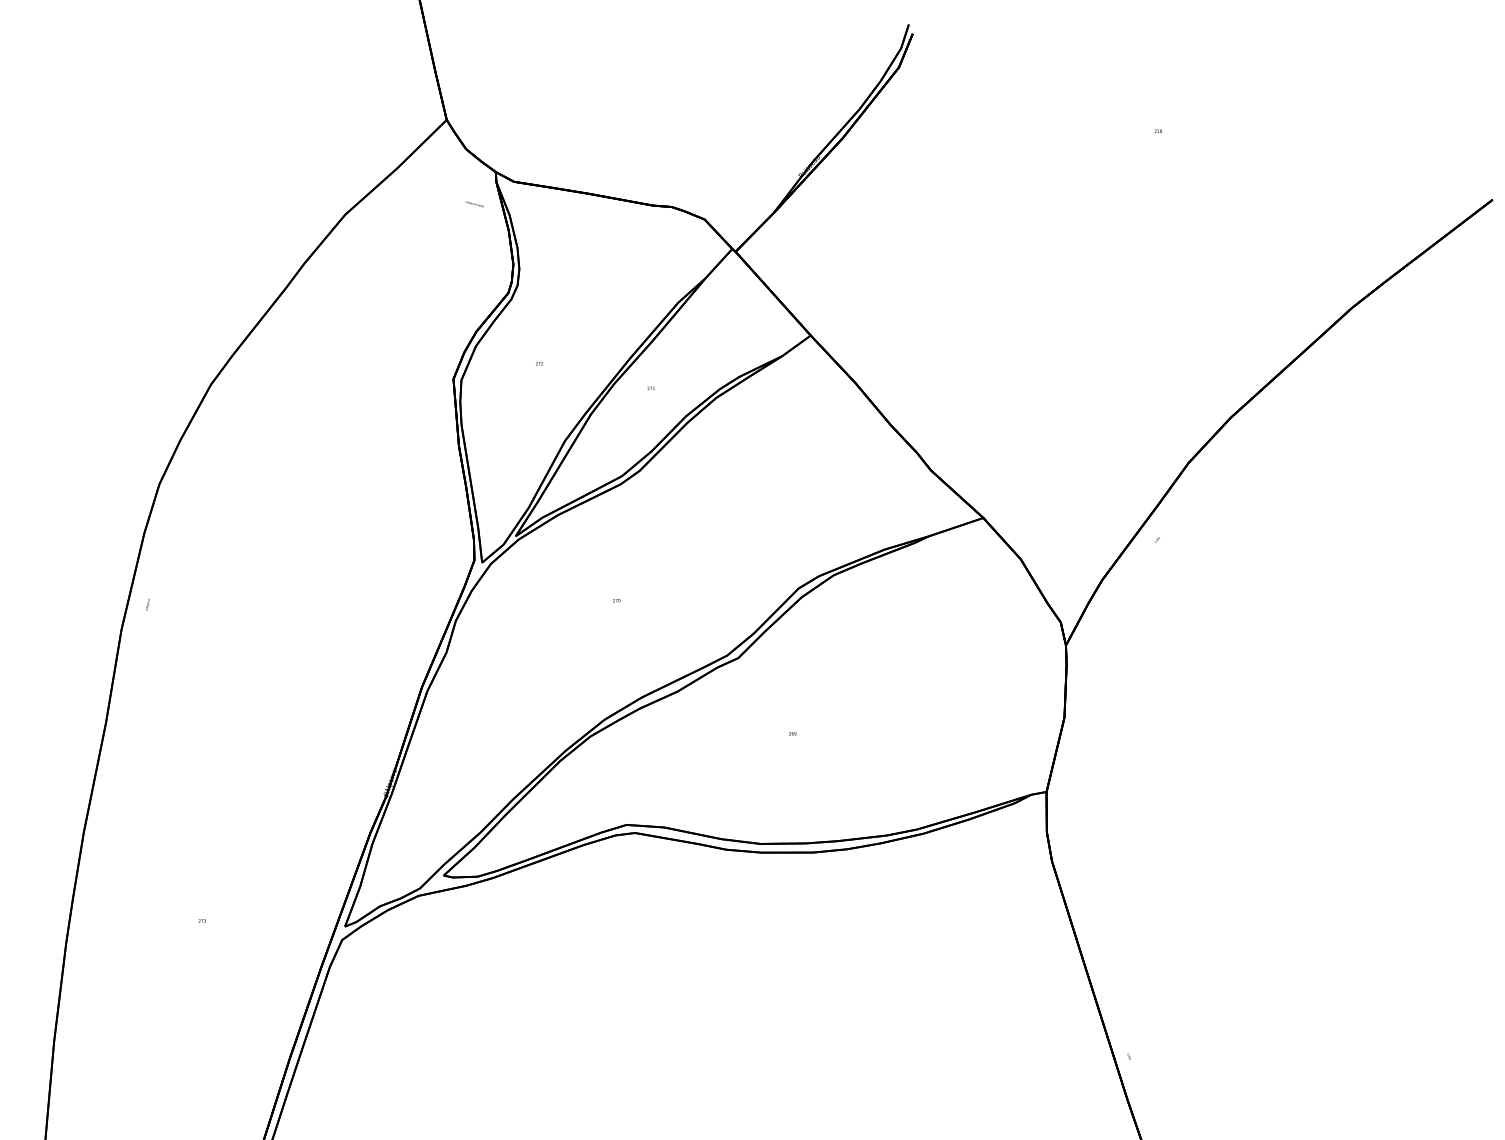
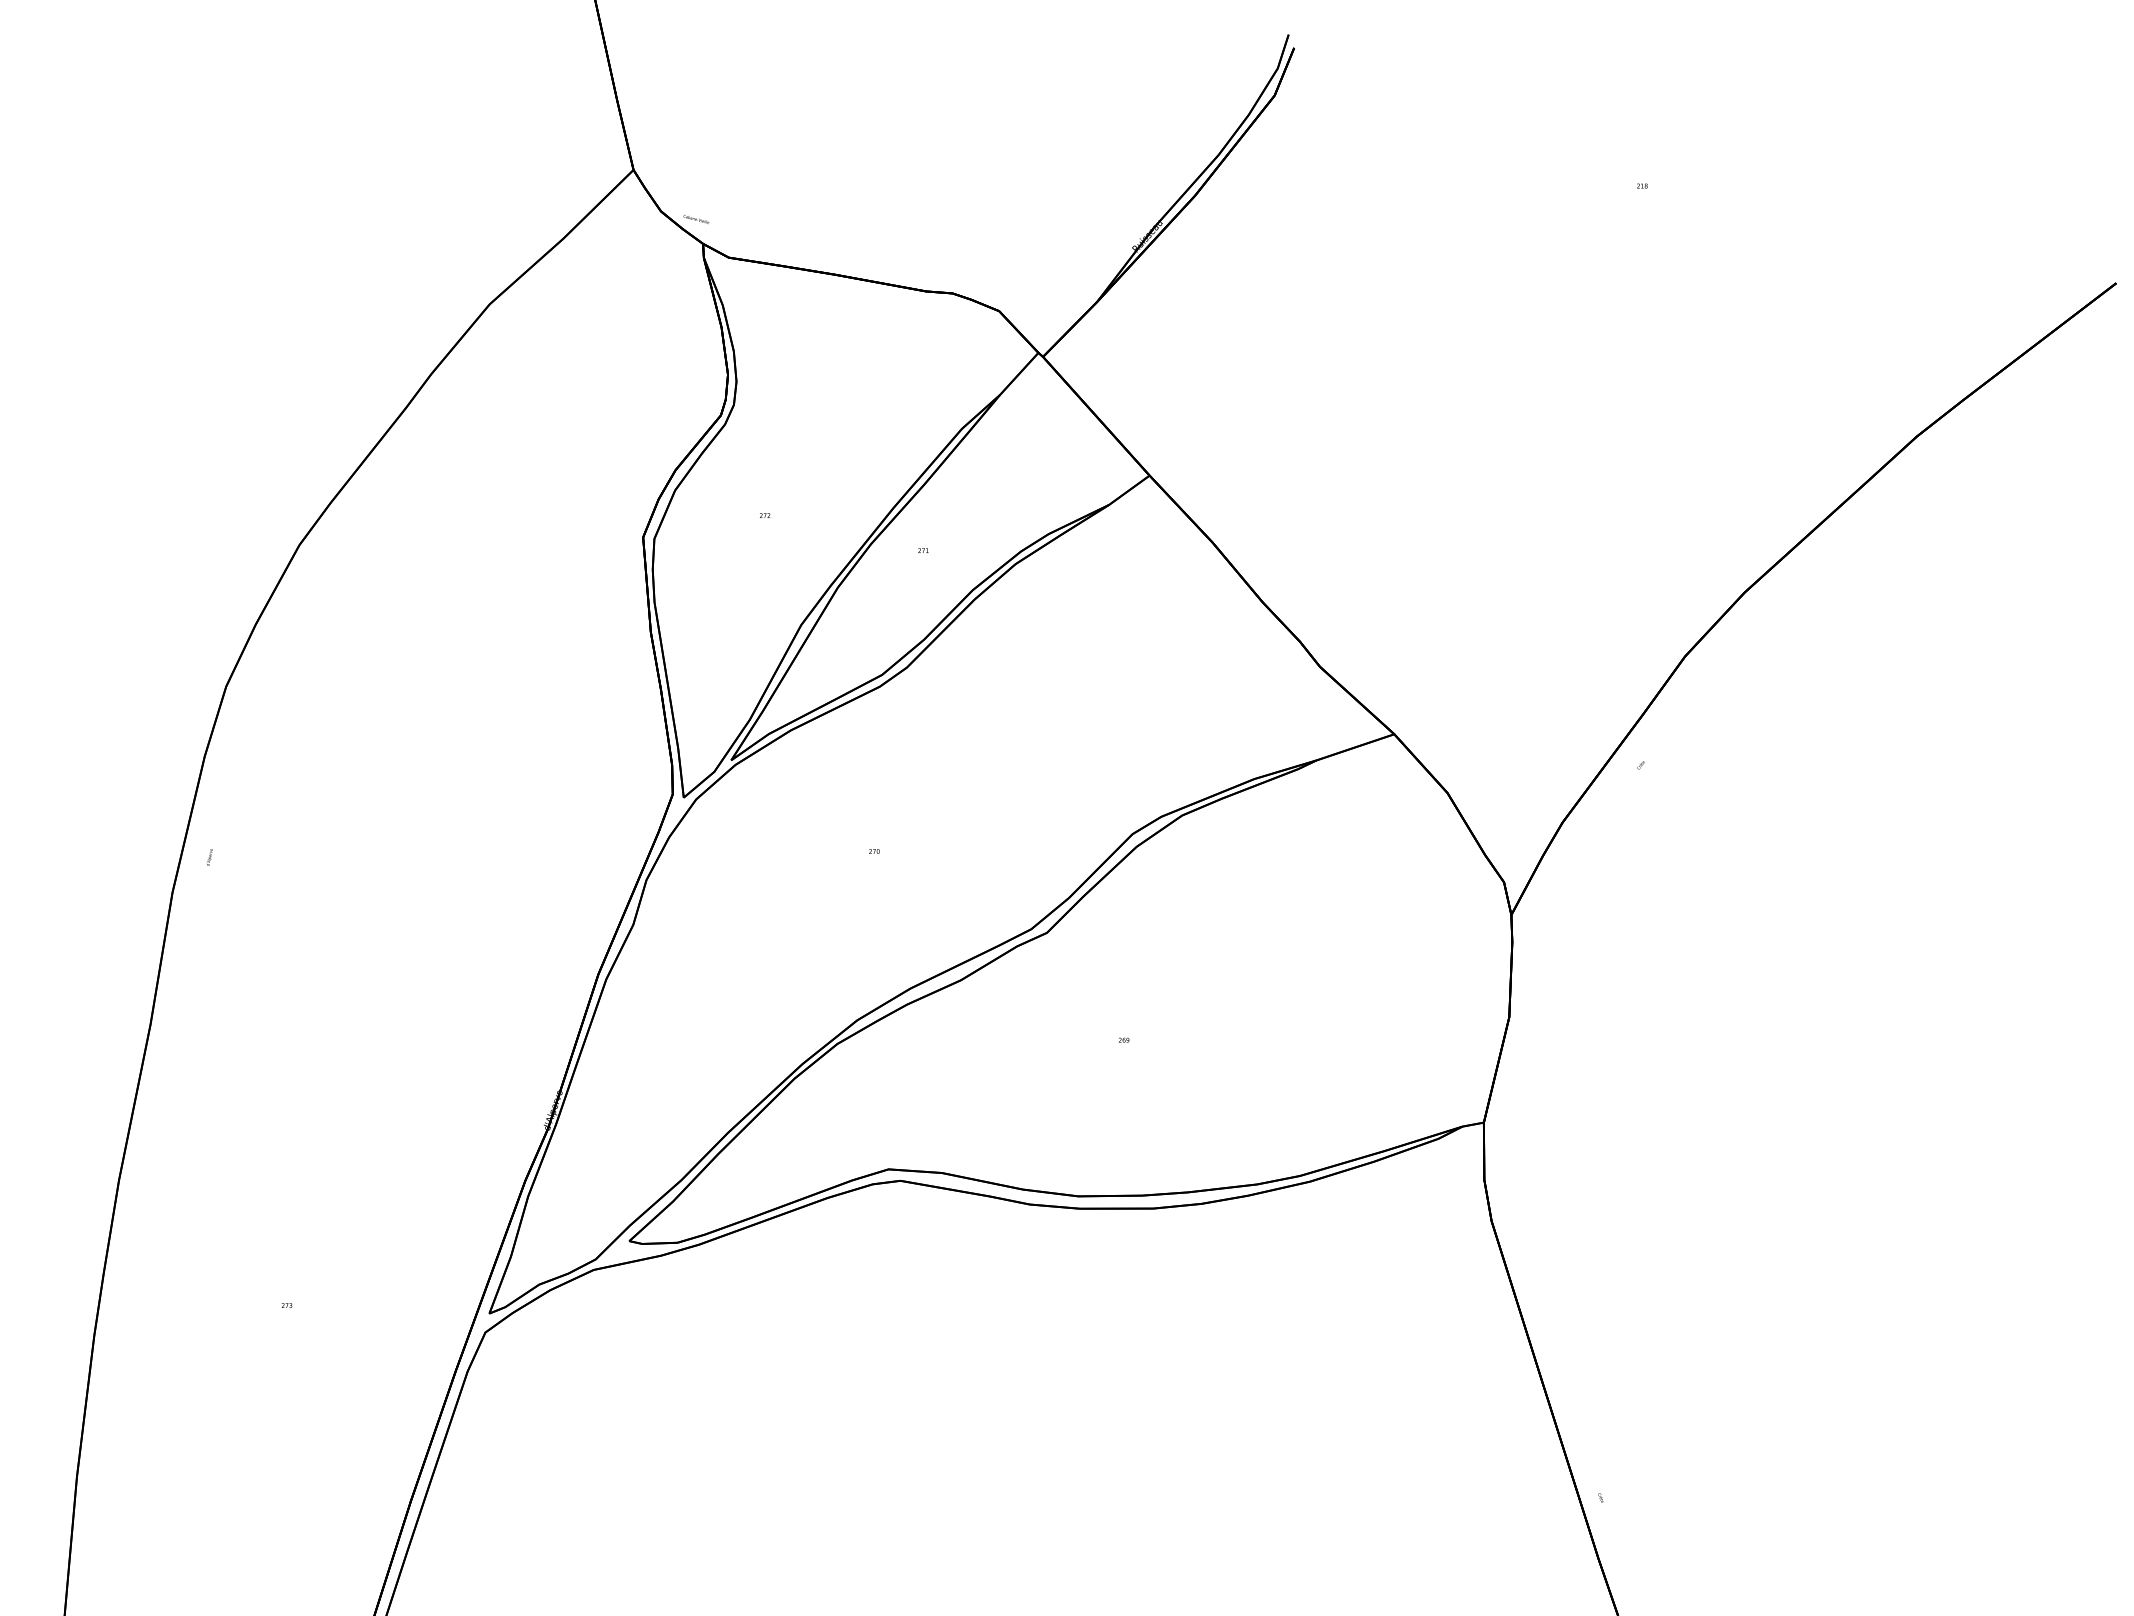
text: (474, 204) -> (696, 219), moved

